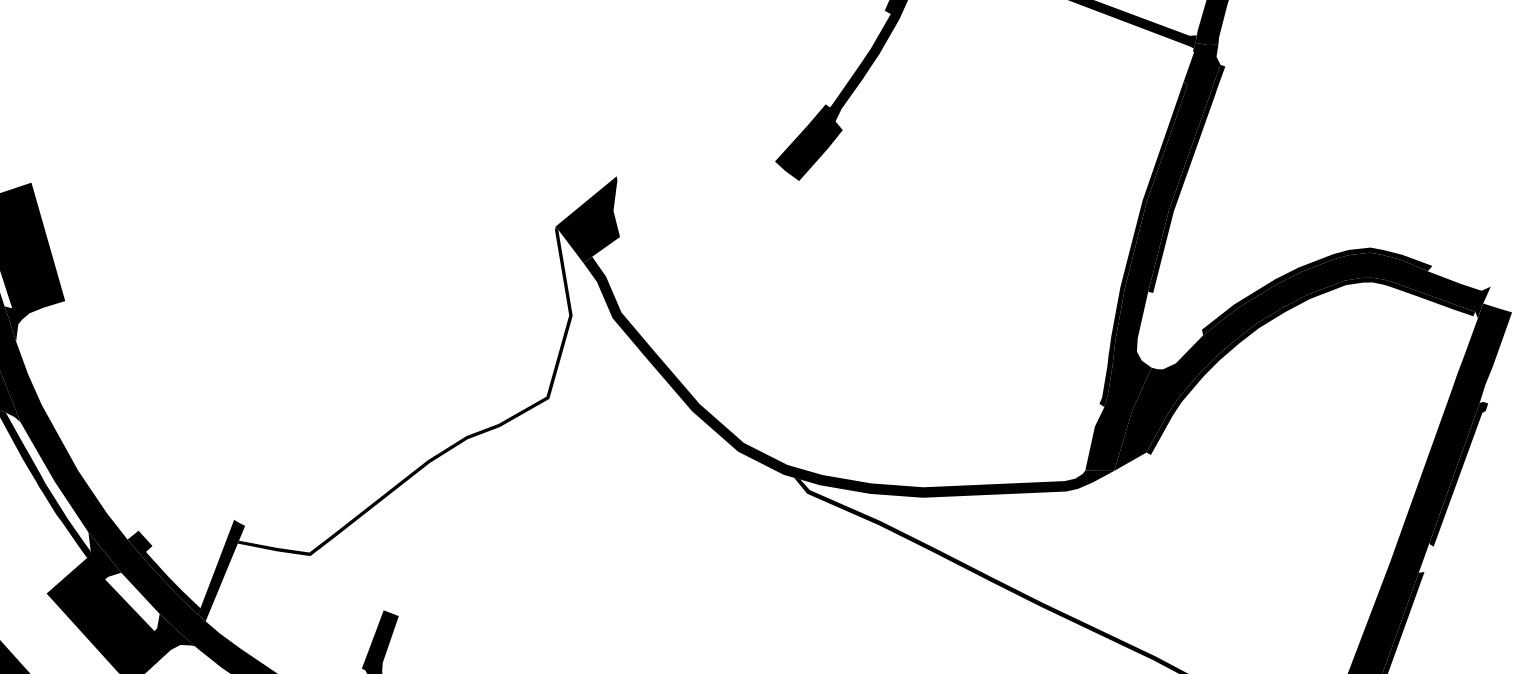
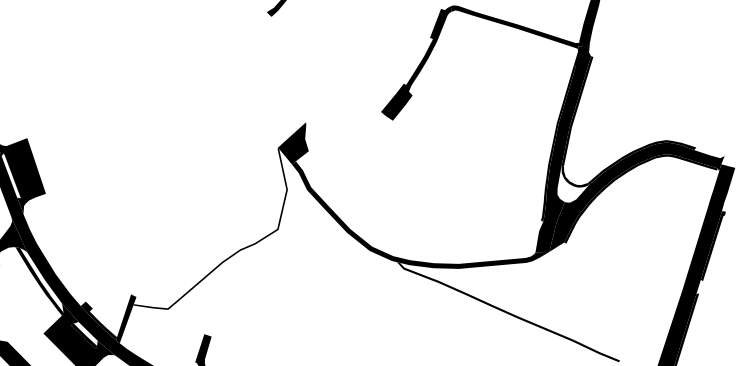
fill: (1174, 315) -> (574, 176), added
fill: (132, 603) -> (84, 336), added

